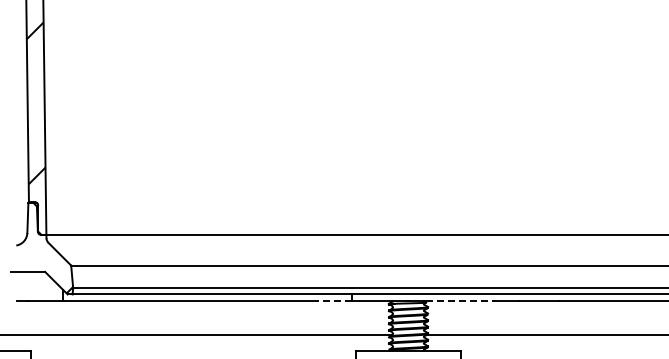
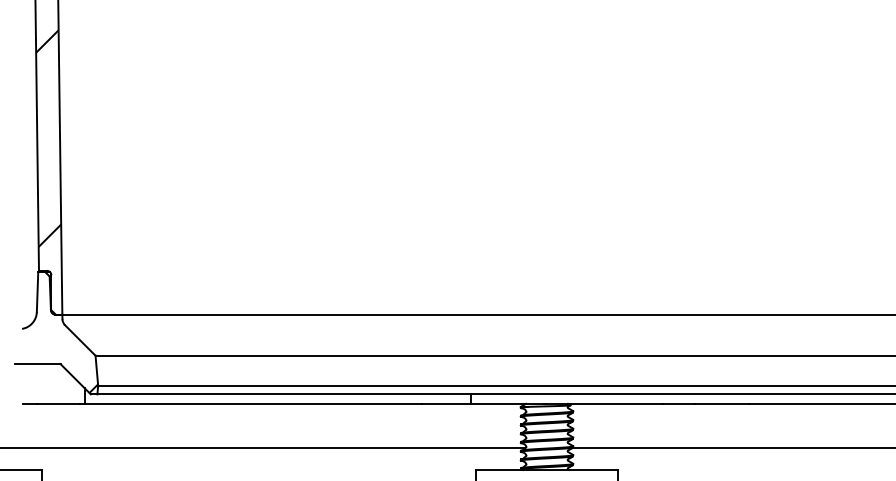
line: (332, 301) -> (445, 403), dashed -> solid
line: (460, 301) -> (616, 403), dashed -> solid

